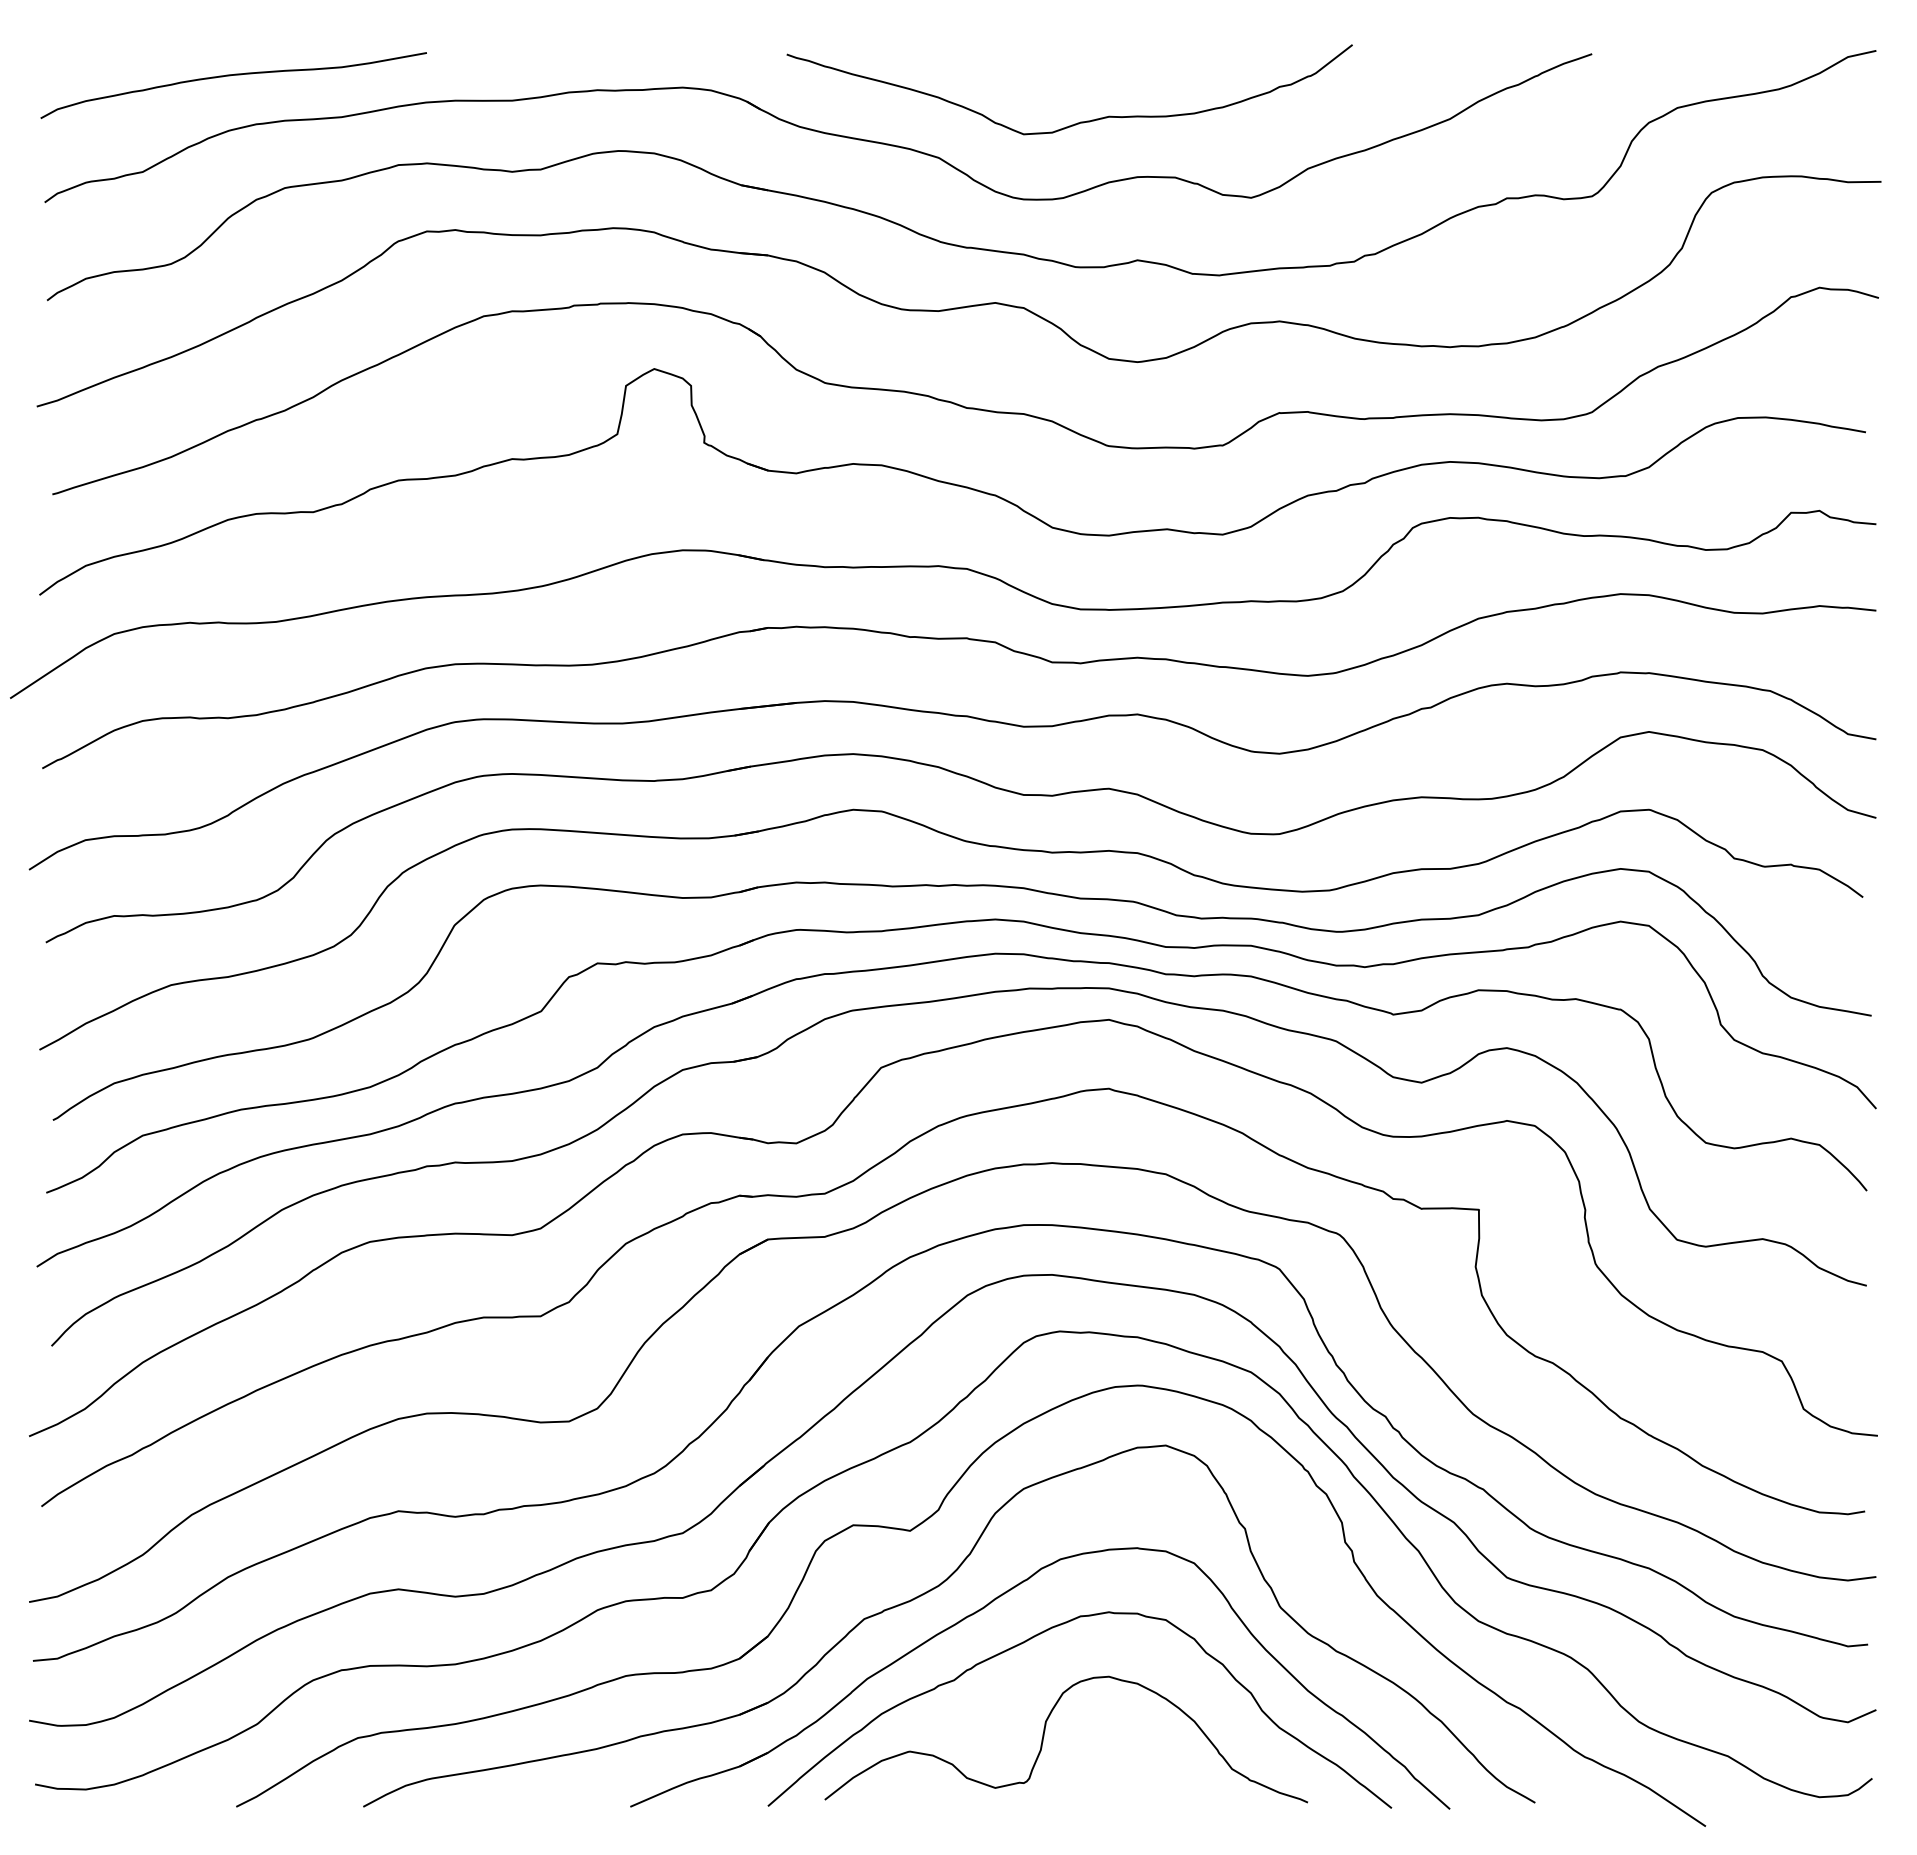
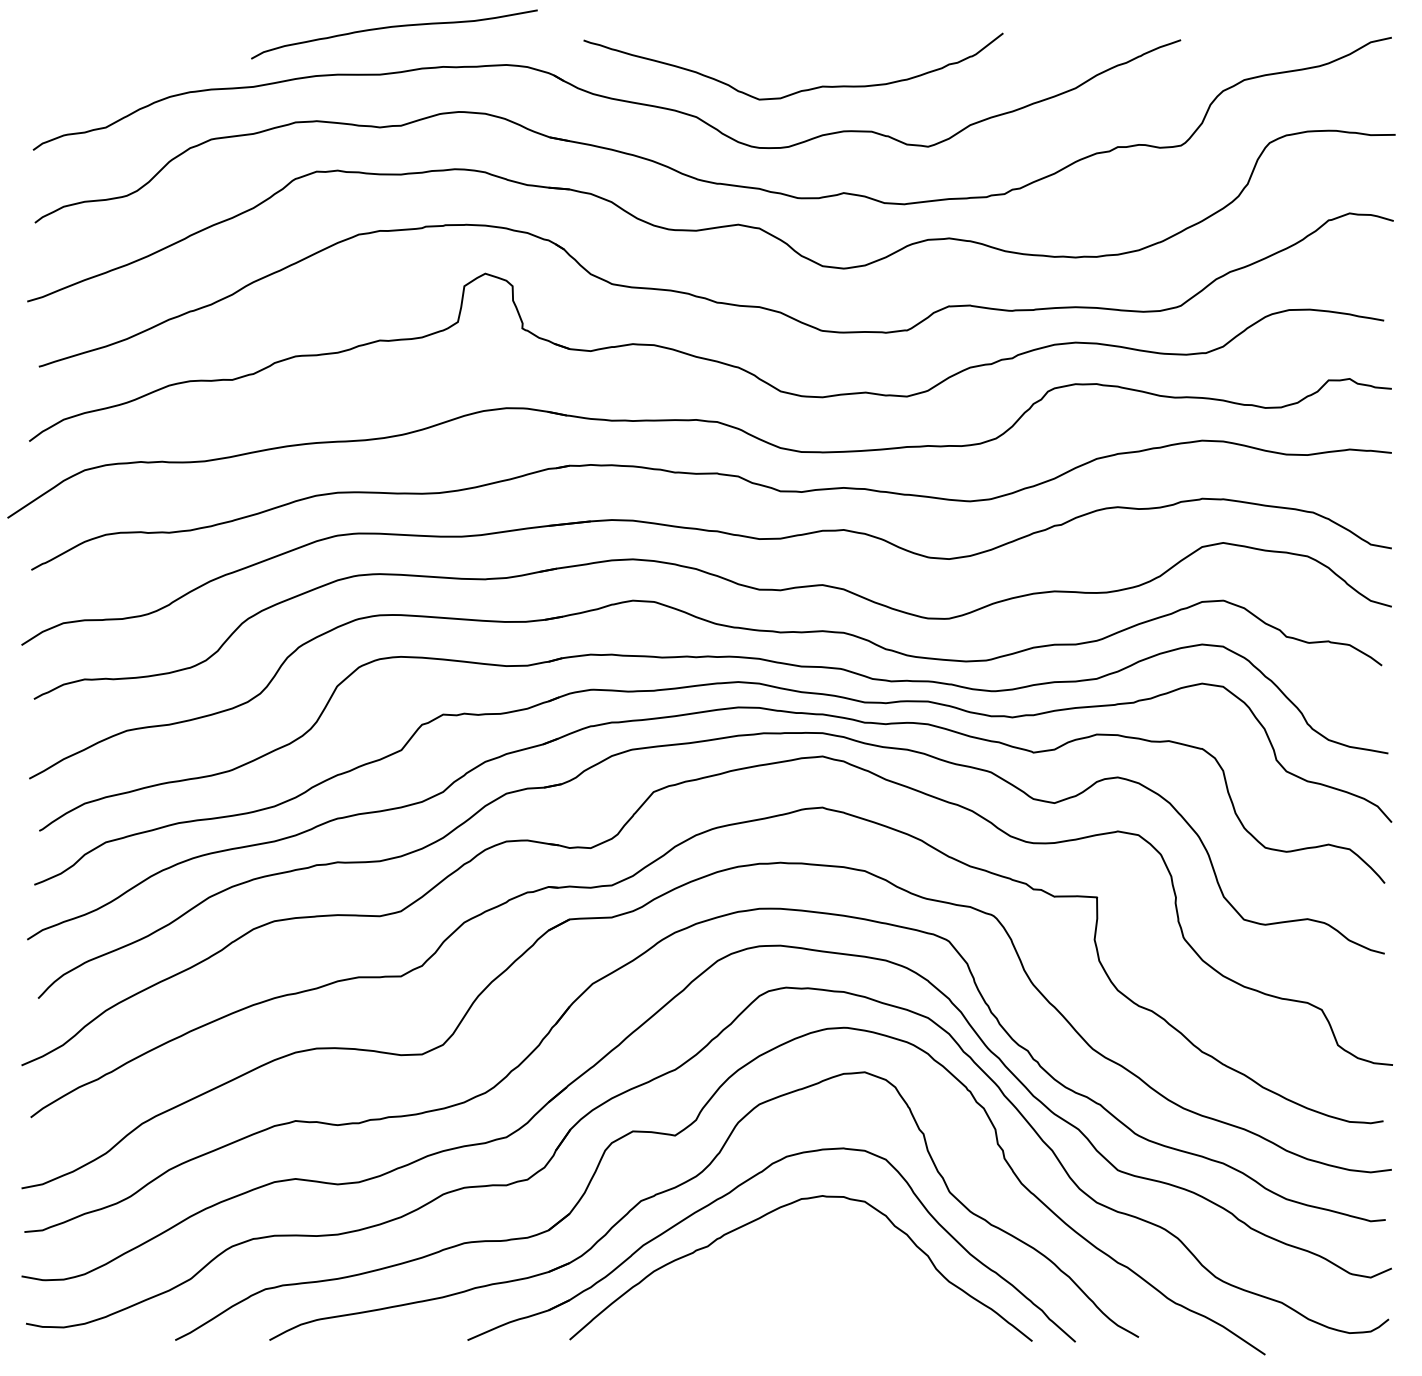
curve: (230, 76) -> (392, 27), moved
curve: (1044, 1736) -> (774, 1288), removed

